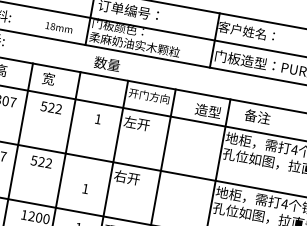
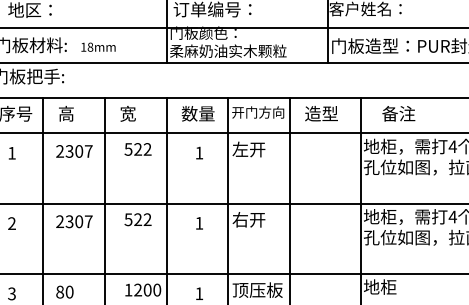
text: (59, 27) -> (98, 46), moved
text: (106, 63) -> (197, 113), moved
text: (208, 110) -> (321, 113), moved
text: (85, 189) -> (199, 223), moved

